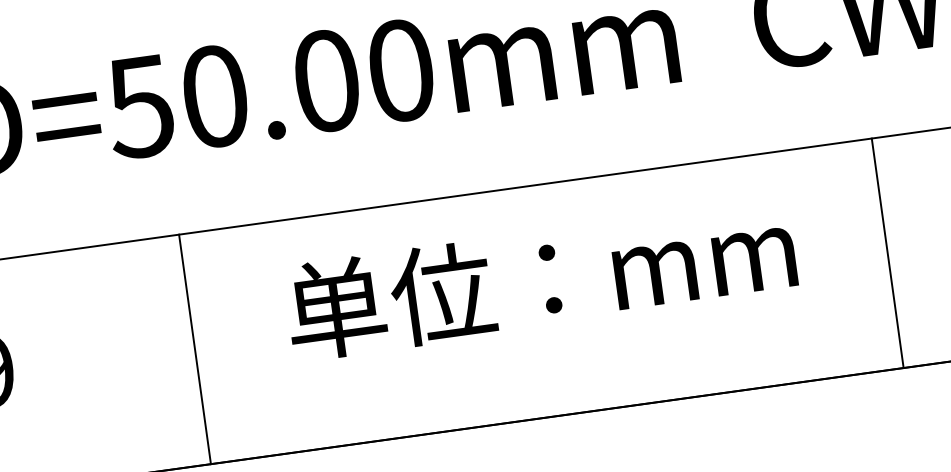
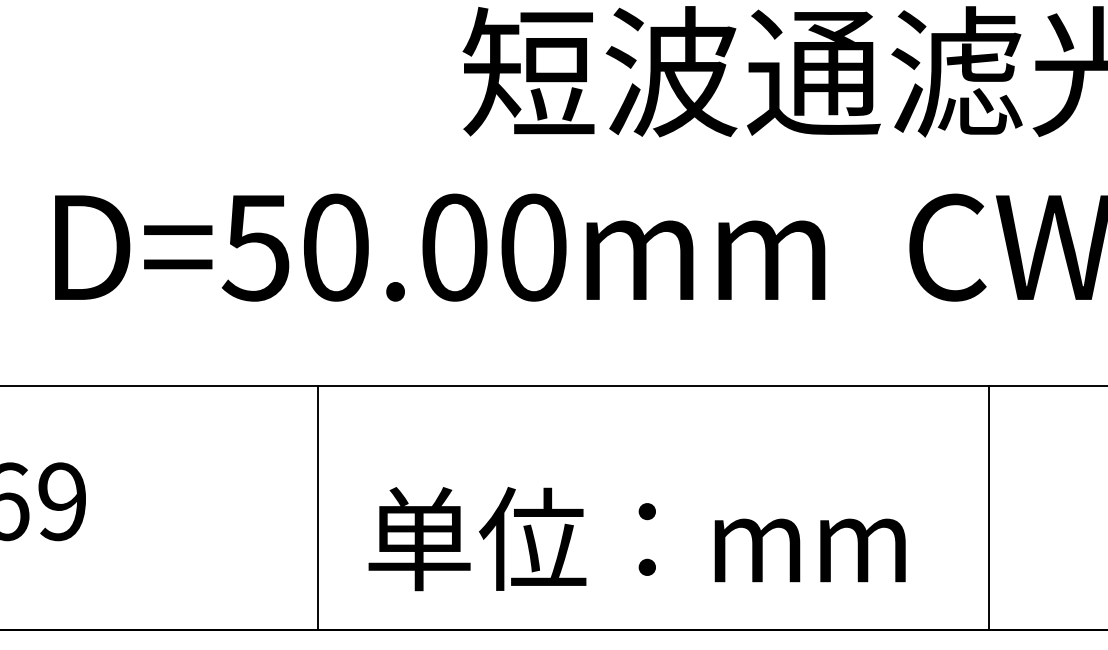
line: (887, 253) -> (988, 508), moved
text: (540, 280) -> (636, 539), moved
line: (195, 349) -> (318, 508), moved

